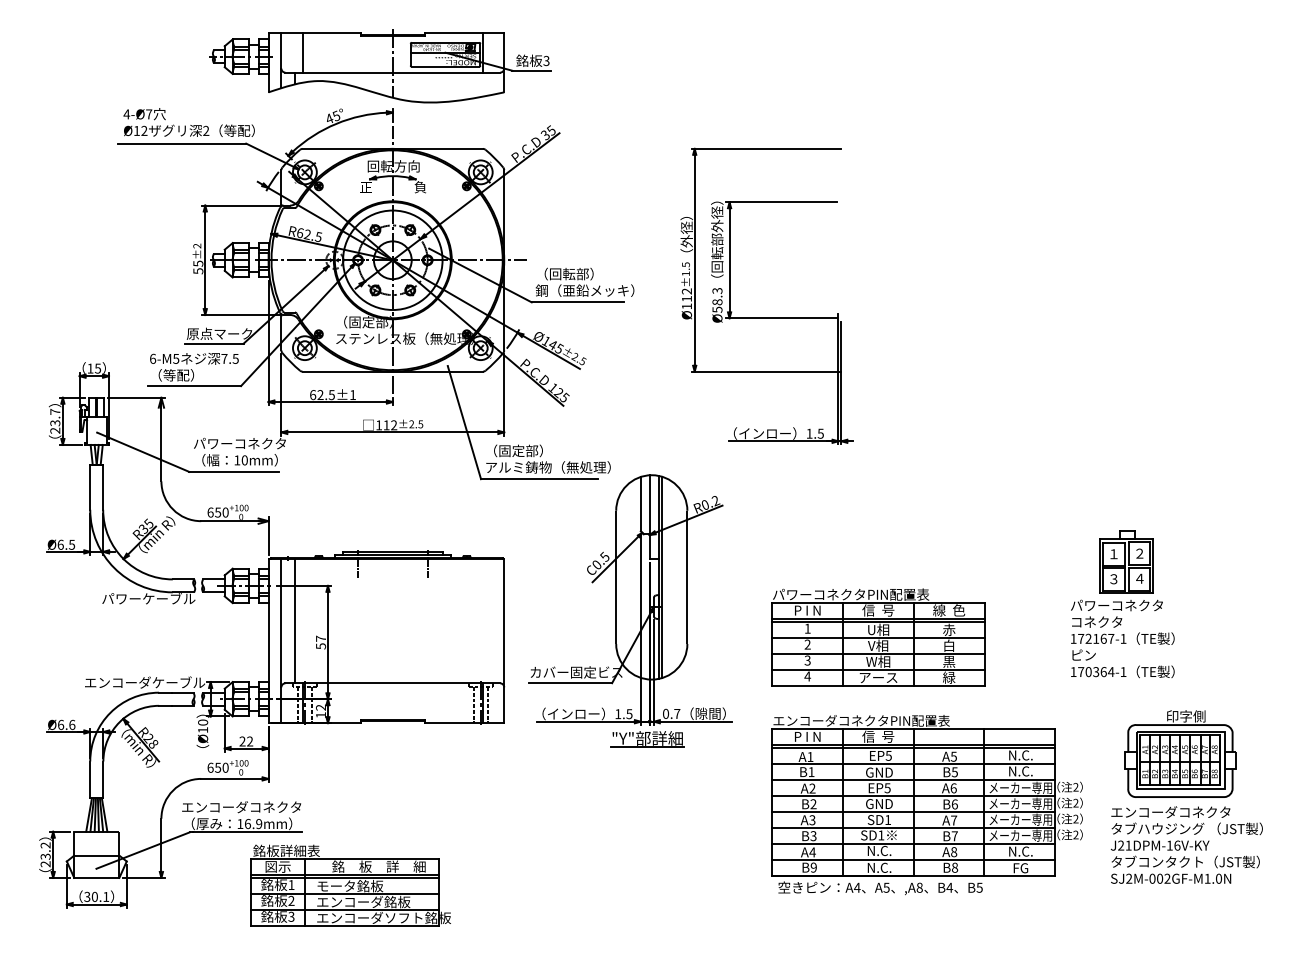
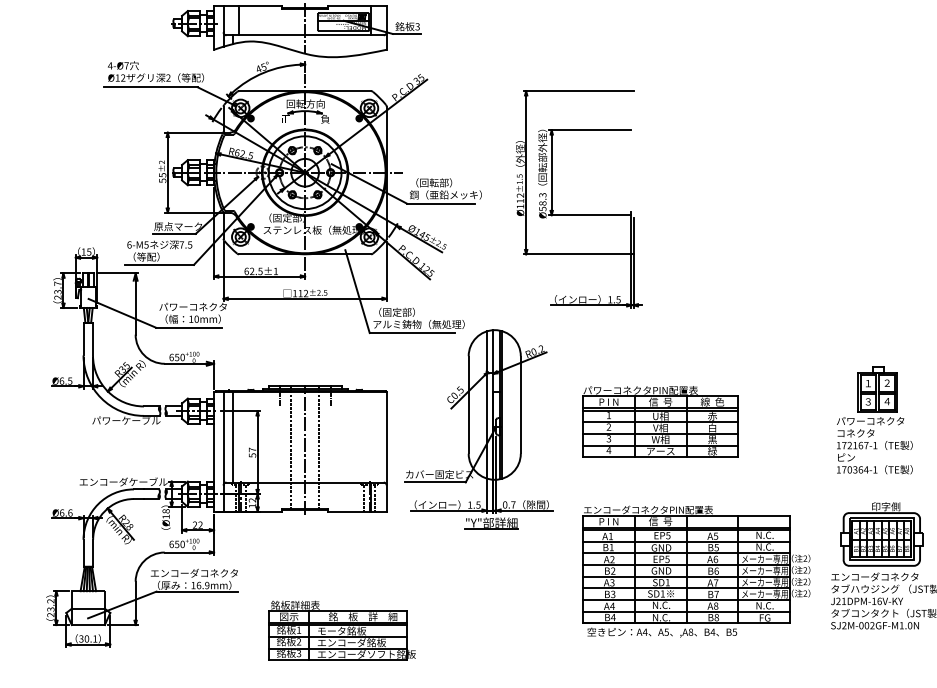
part: (1122, 604) -> (874, 420), moved
line: (373, 636) -> (290, 448), added
line: (411, 636) -> (318, 448), added
part: (878, 637) -> (660, 421), moved
line: (392, 638) -> (304, 449), added
text: (202, 722) -> (165, 511), Ø10 -> Ø18
text: (813, 867) -> (613, 617), B9 -> B4
part: (350, 885) -> (342, 630), moved

